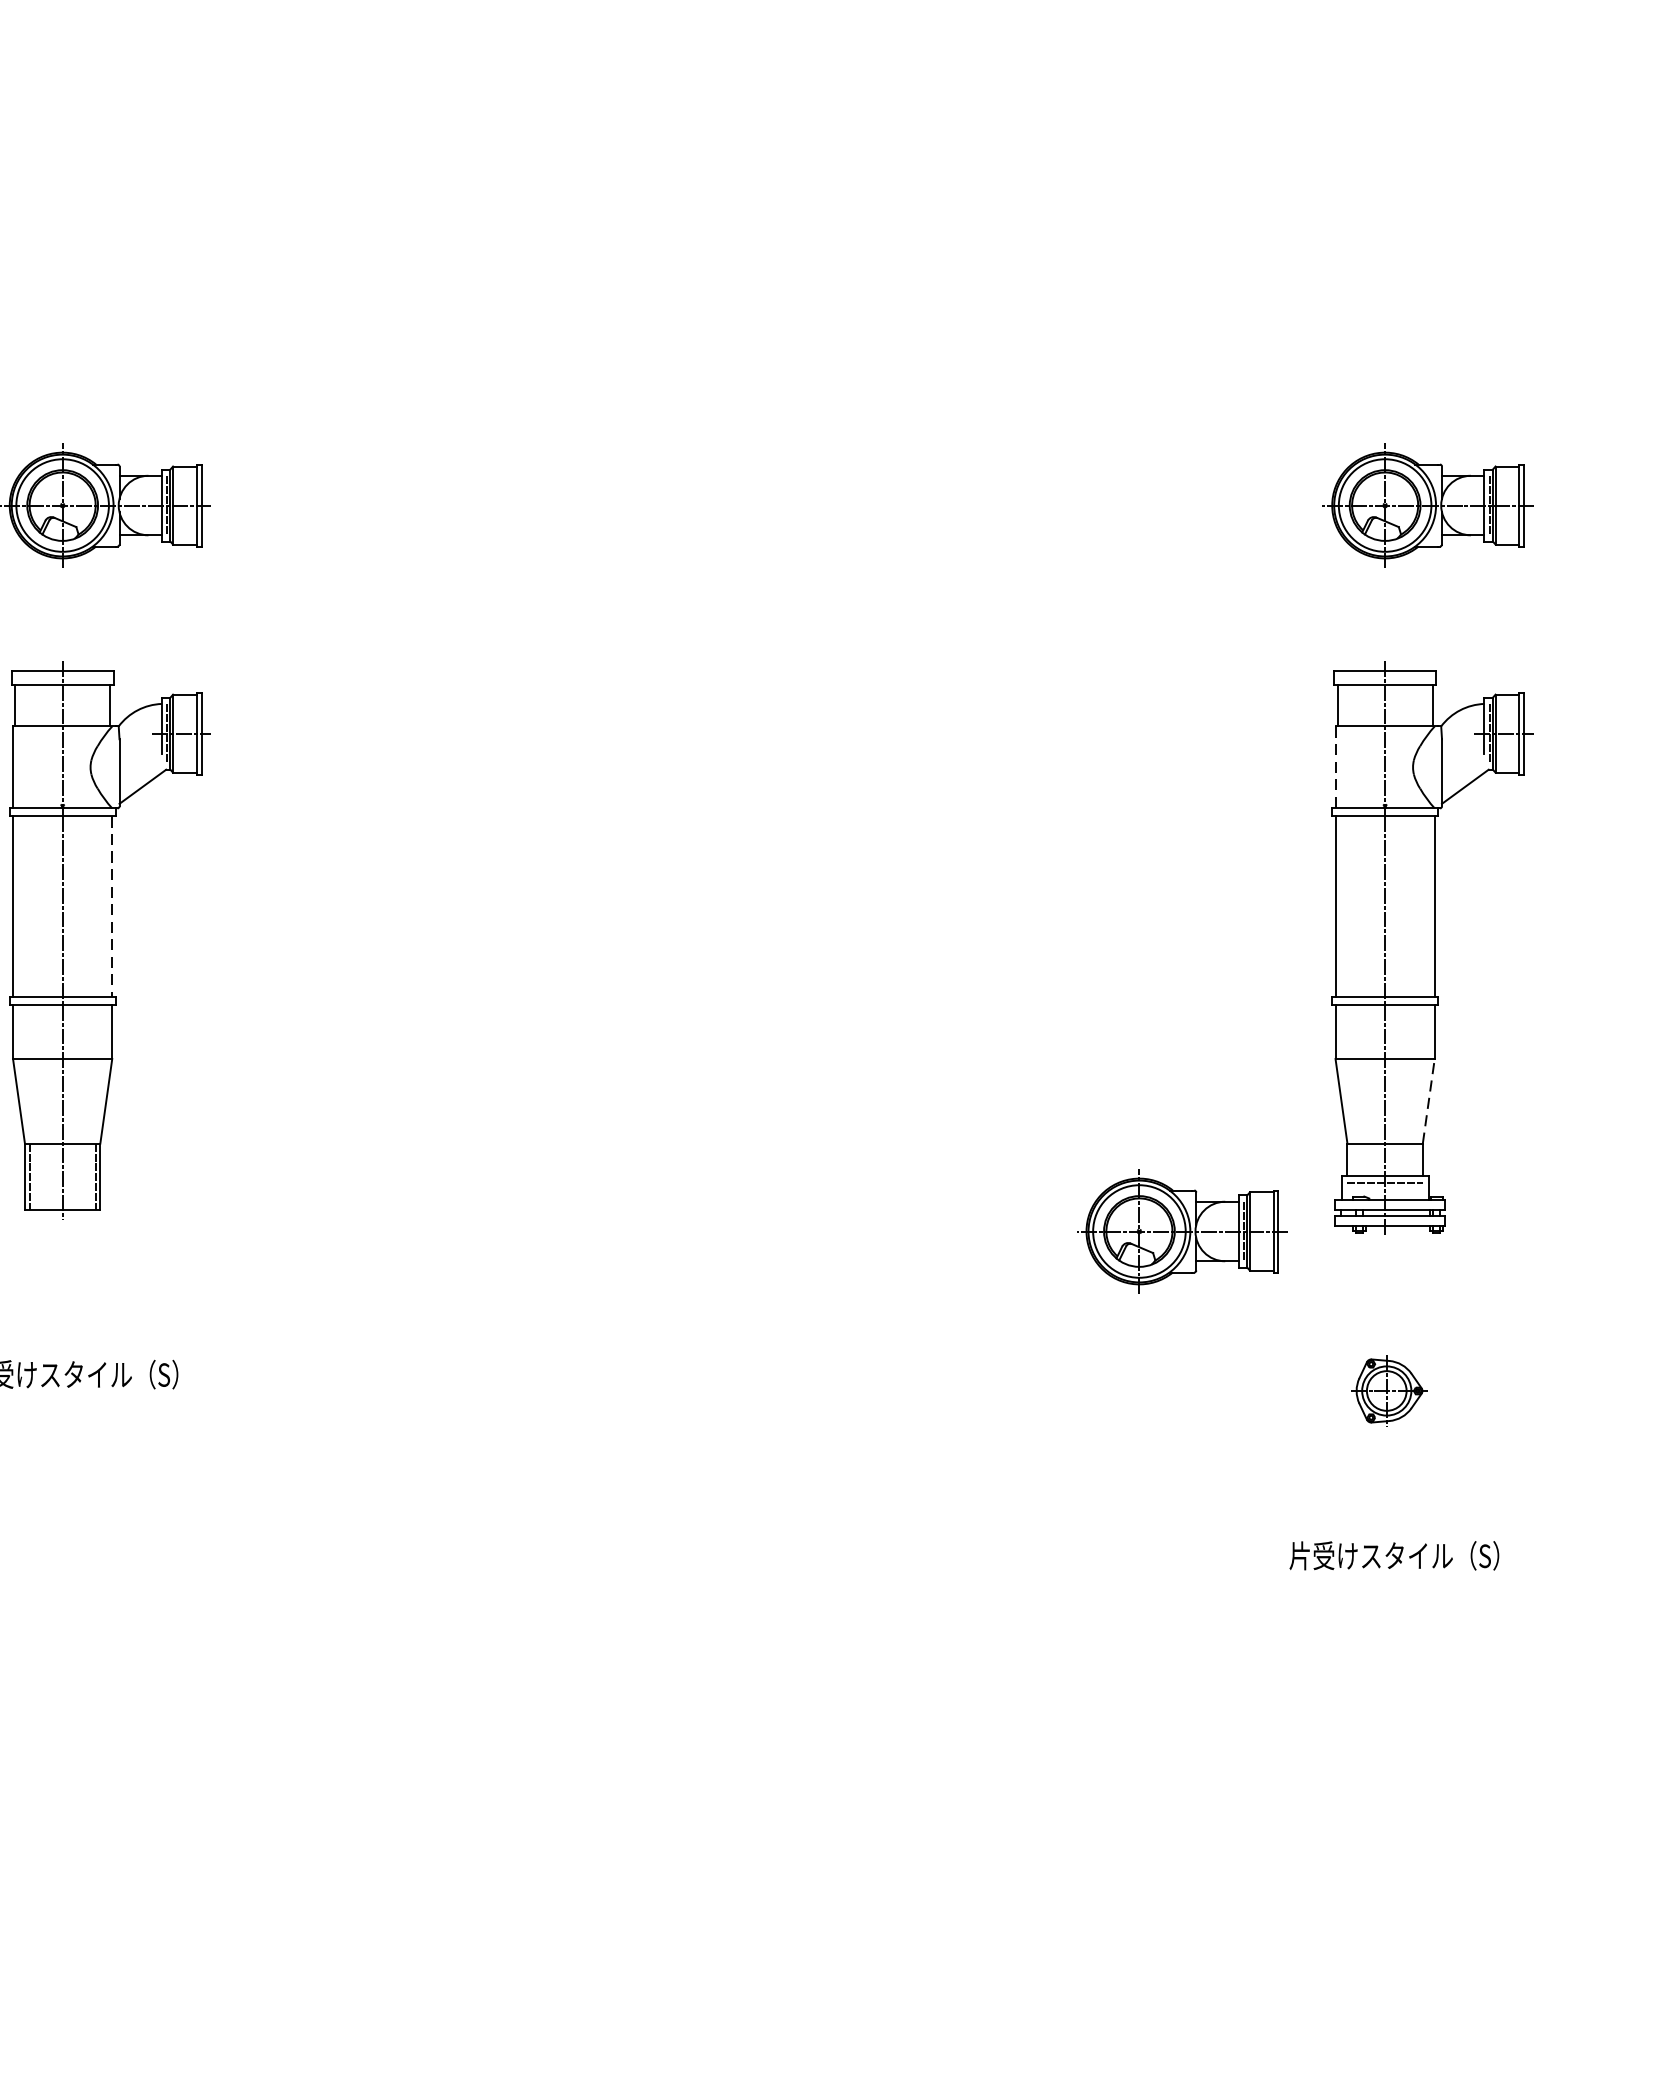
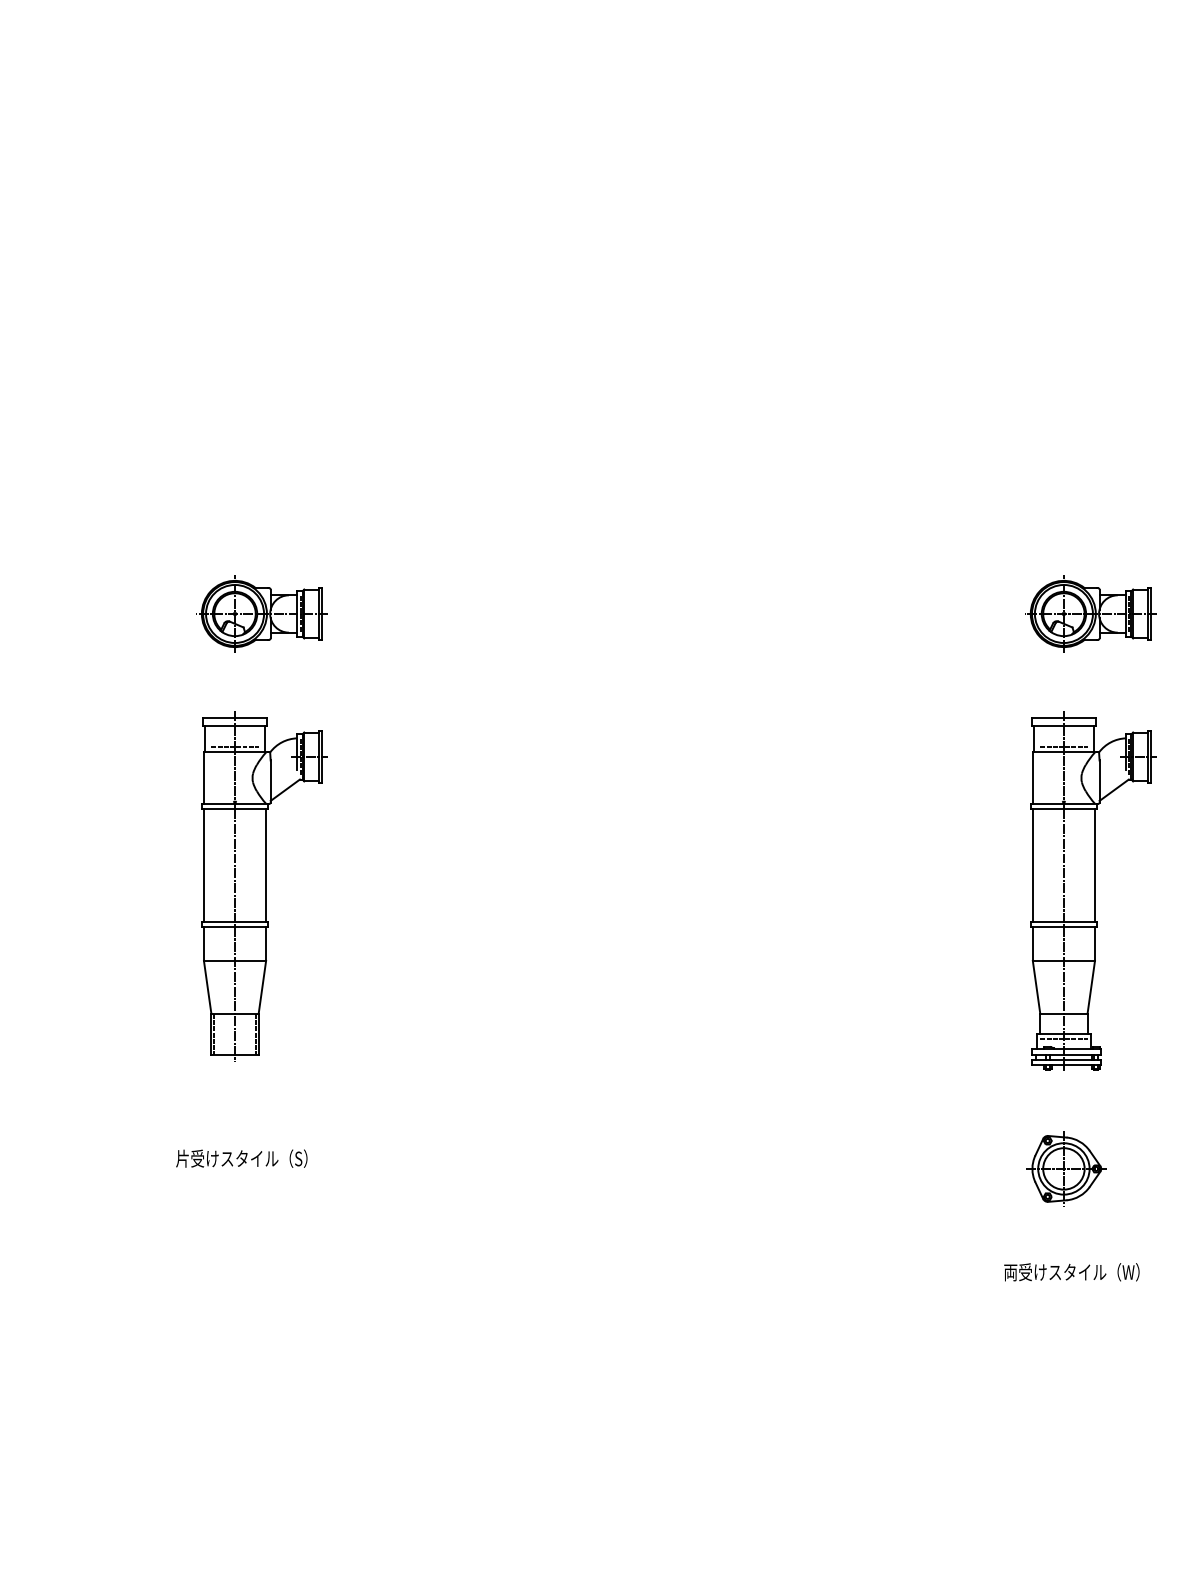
line: (61, 716) -> (234, 746), added
line: (1384, 716) -> (1063, 746), added
line: (1334, 768) -> (1032, 778), dashed -> solid
line: (112, 906) -> (266, 865), dashed -> solid
line: (1429, 1101) -> (1091, 987), dashed -> solid
part: (1181, 1230) -> (936, 1068), removed
part: (1389, 1390) -> (1066, 1168), size x1.67
text: (1397, 1556) -> (1071, 1272), 片受けスタイル（S） -> 両受けスタイル（W）

